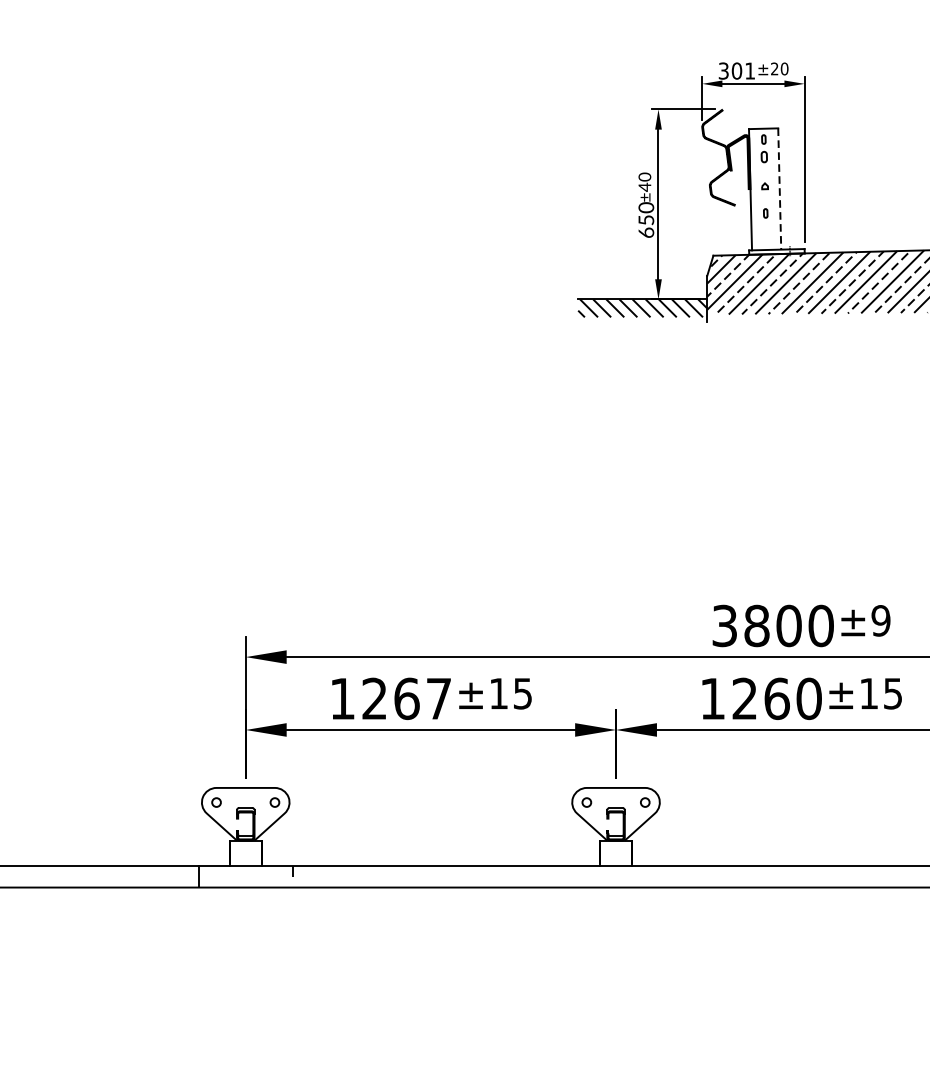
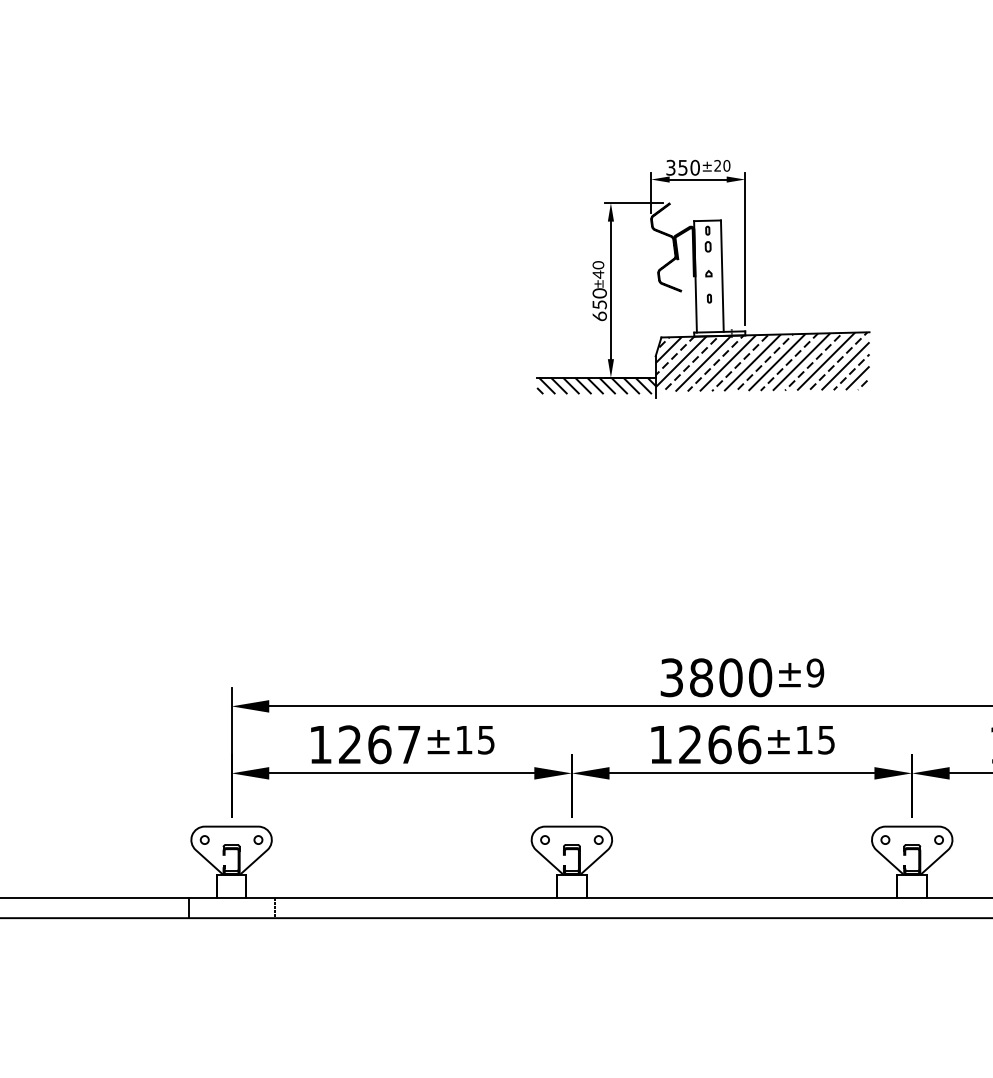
text: (742, 70) -> (688, 167), 301 -> 350
line: (779, 189) -> (722, 276), dashed -> solid
text: (809, 698) -> (749, 744), 1260 -> 1266

